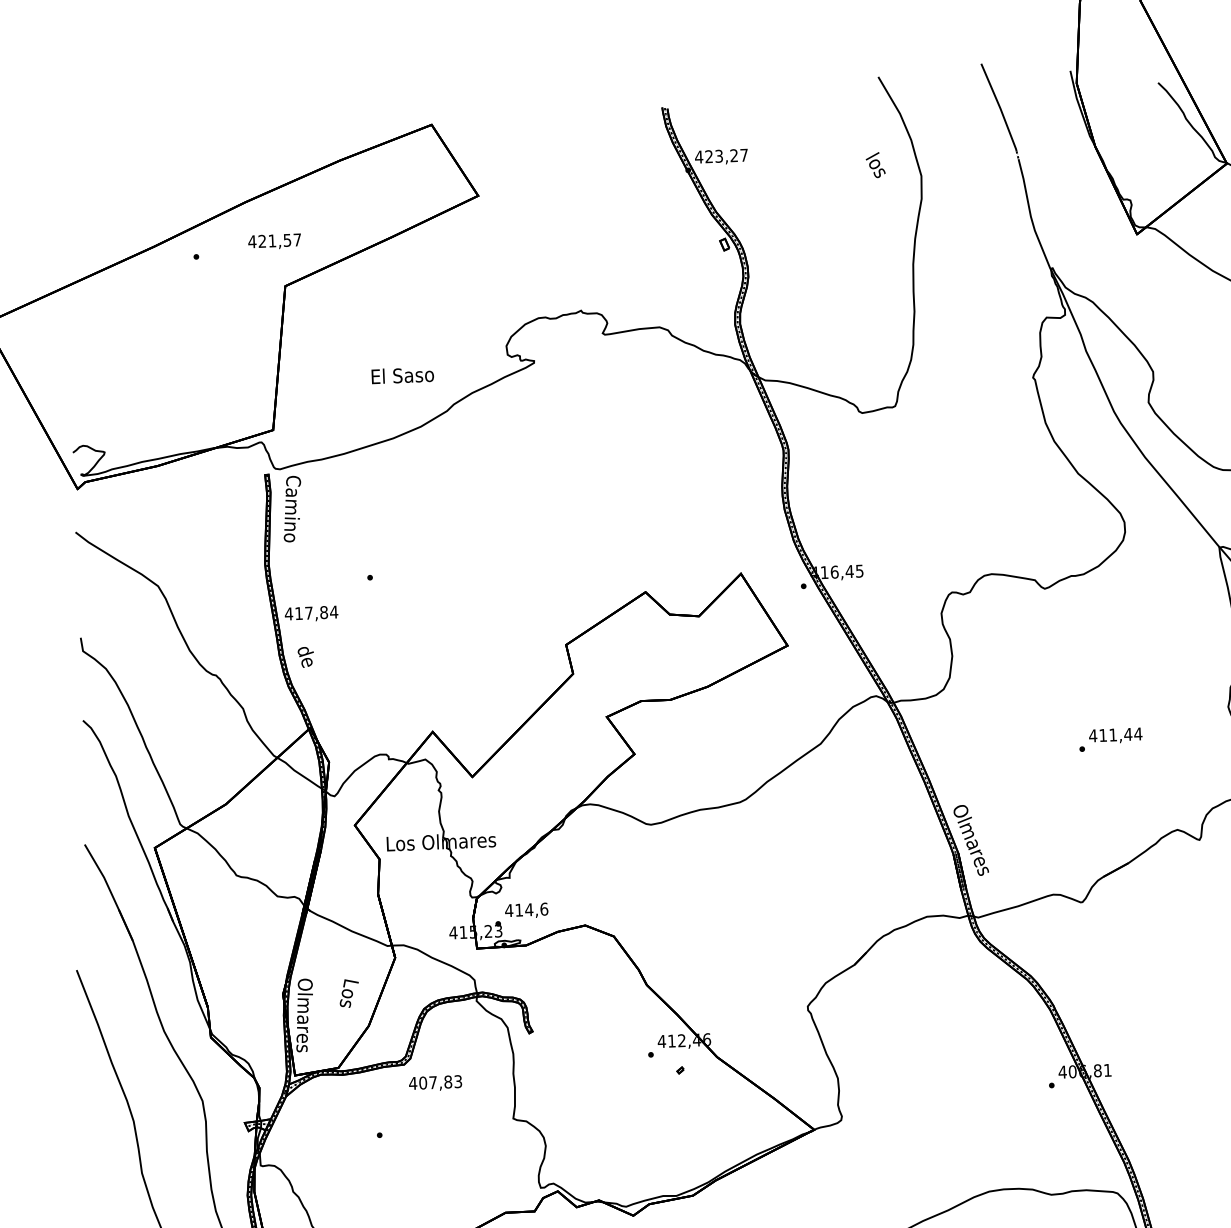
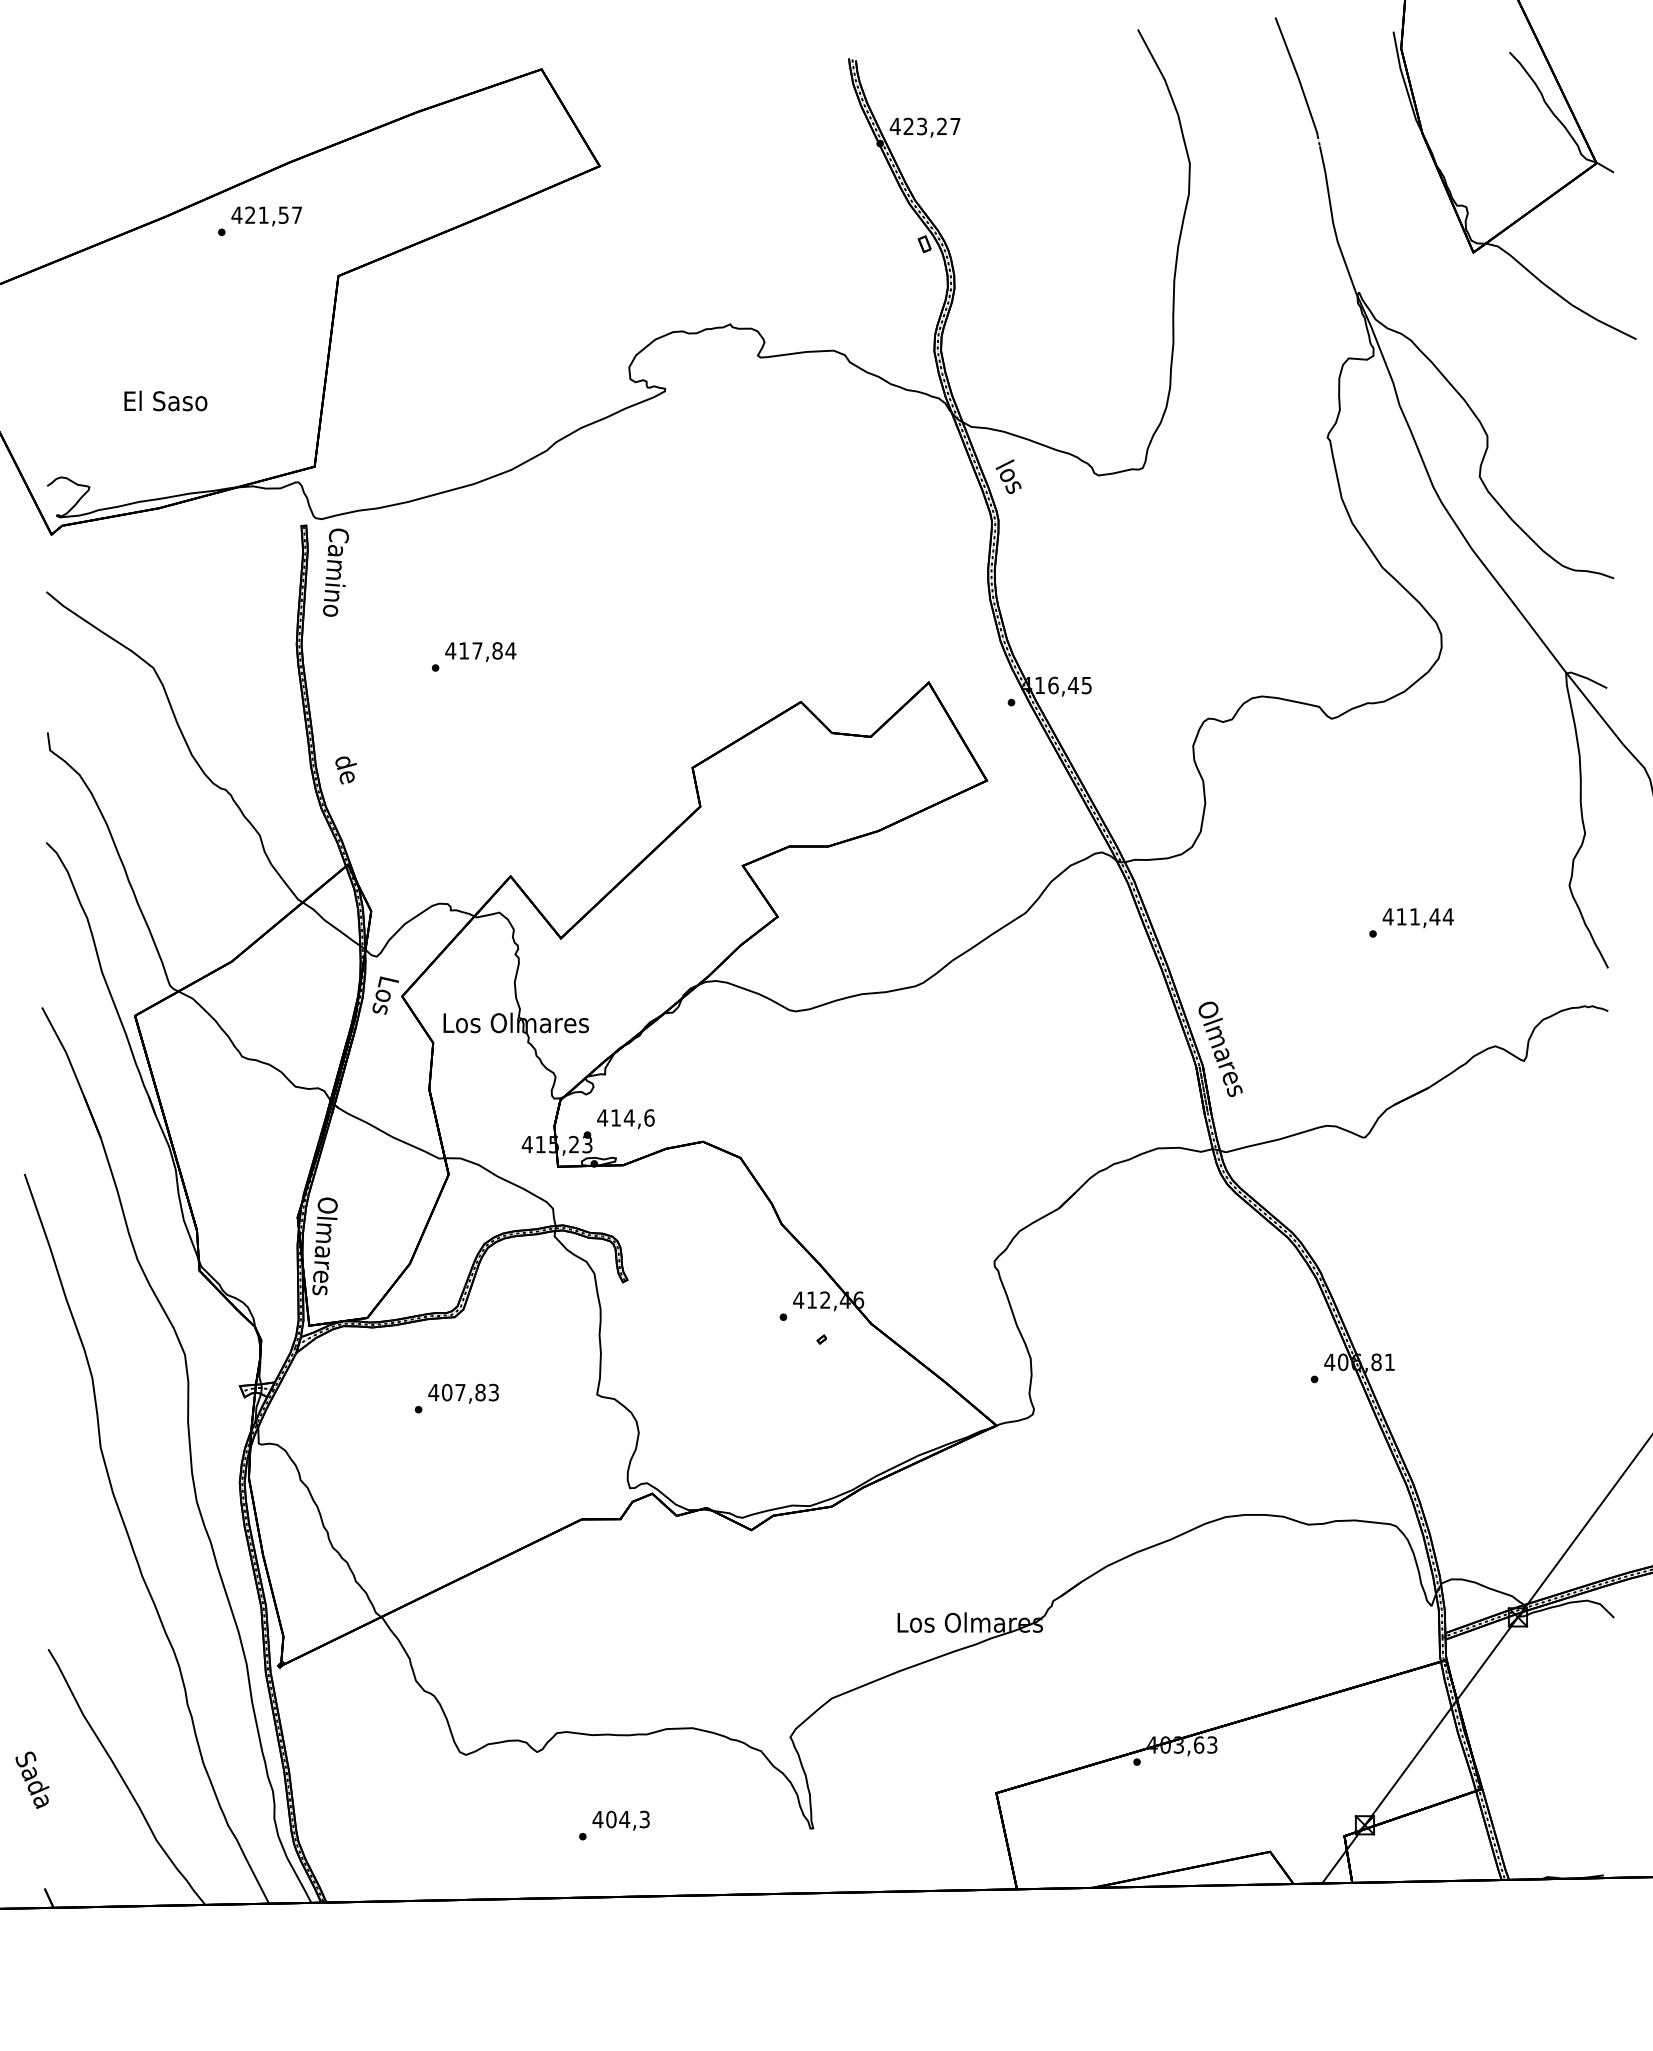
text: (875, 165) -> (1008, 476), moved
text: (274, 241) -> (266, 216), moved
text: (402, 375) -> (165, 400), moved
text: (311, 614) -> (480, 652), moved
text: (349, 993) -> (385, 995), moved
text: (435, 1083) -> (463, 1393), moved

